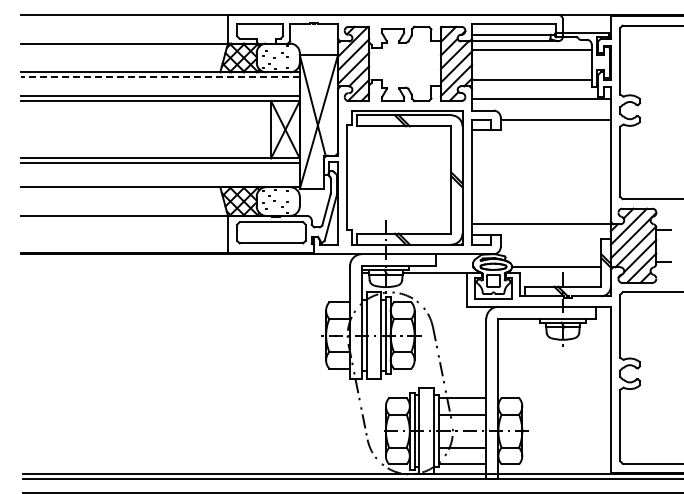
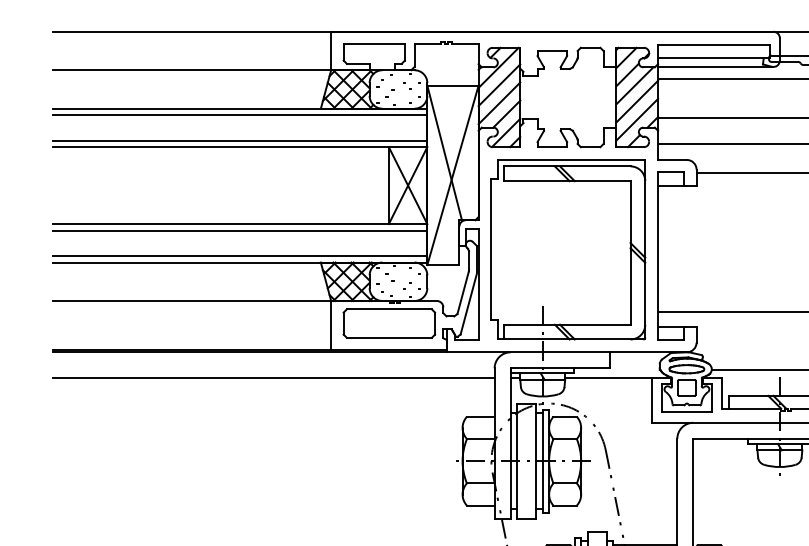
line: (160, 77) -> (240, 115), dashed -> solid
line: (159, 182) -> (239, 256), added
line: (185, 273) -> (274, 378), added

